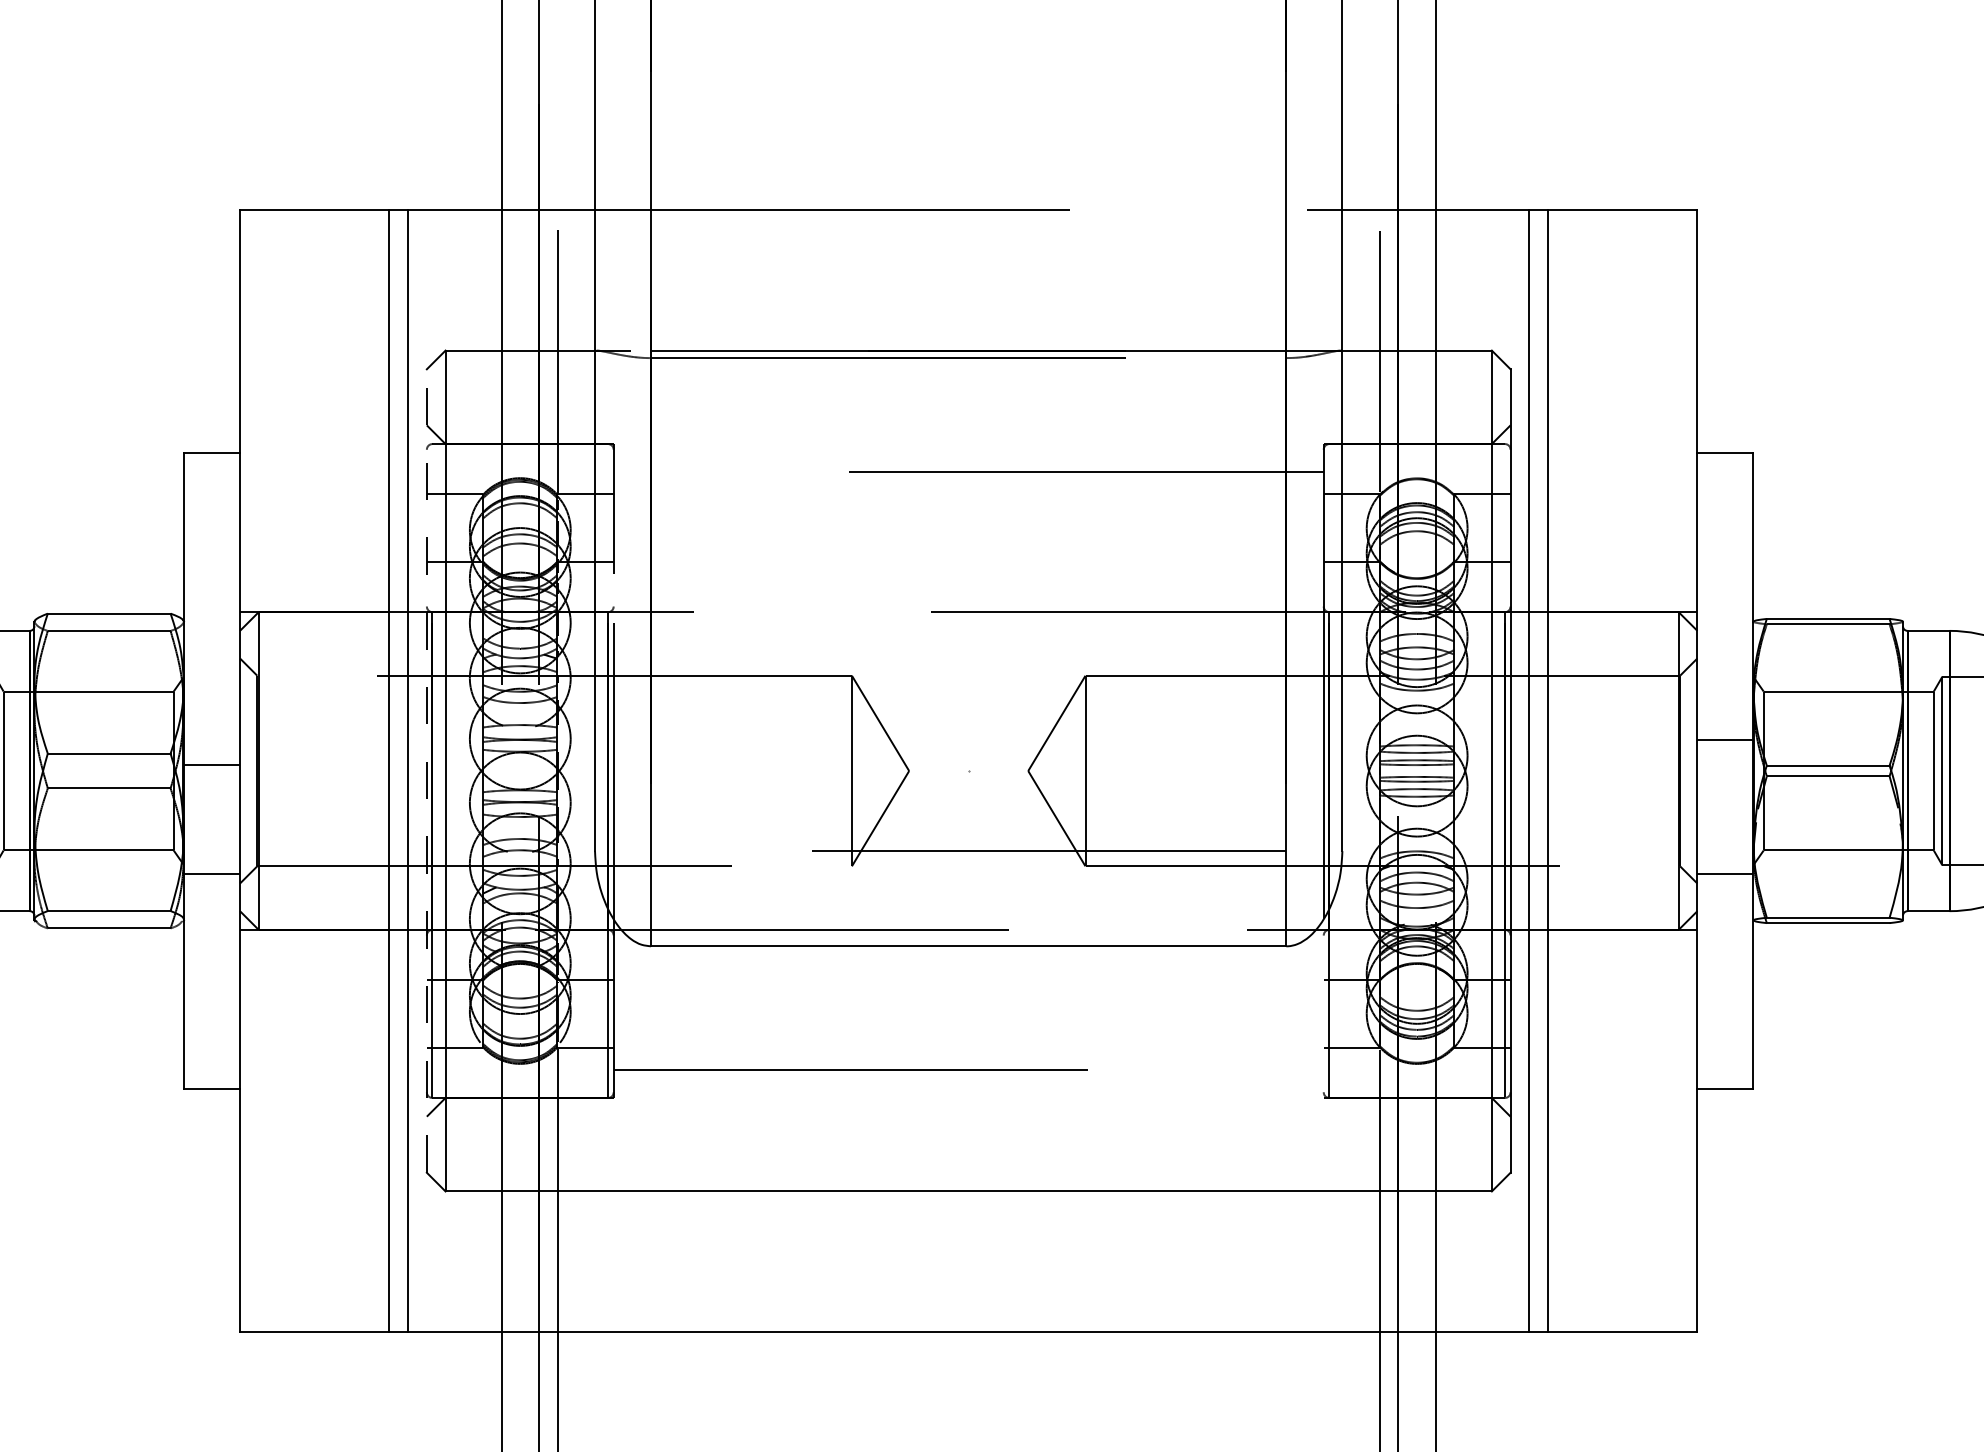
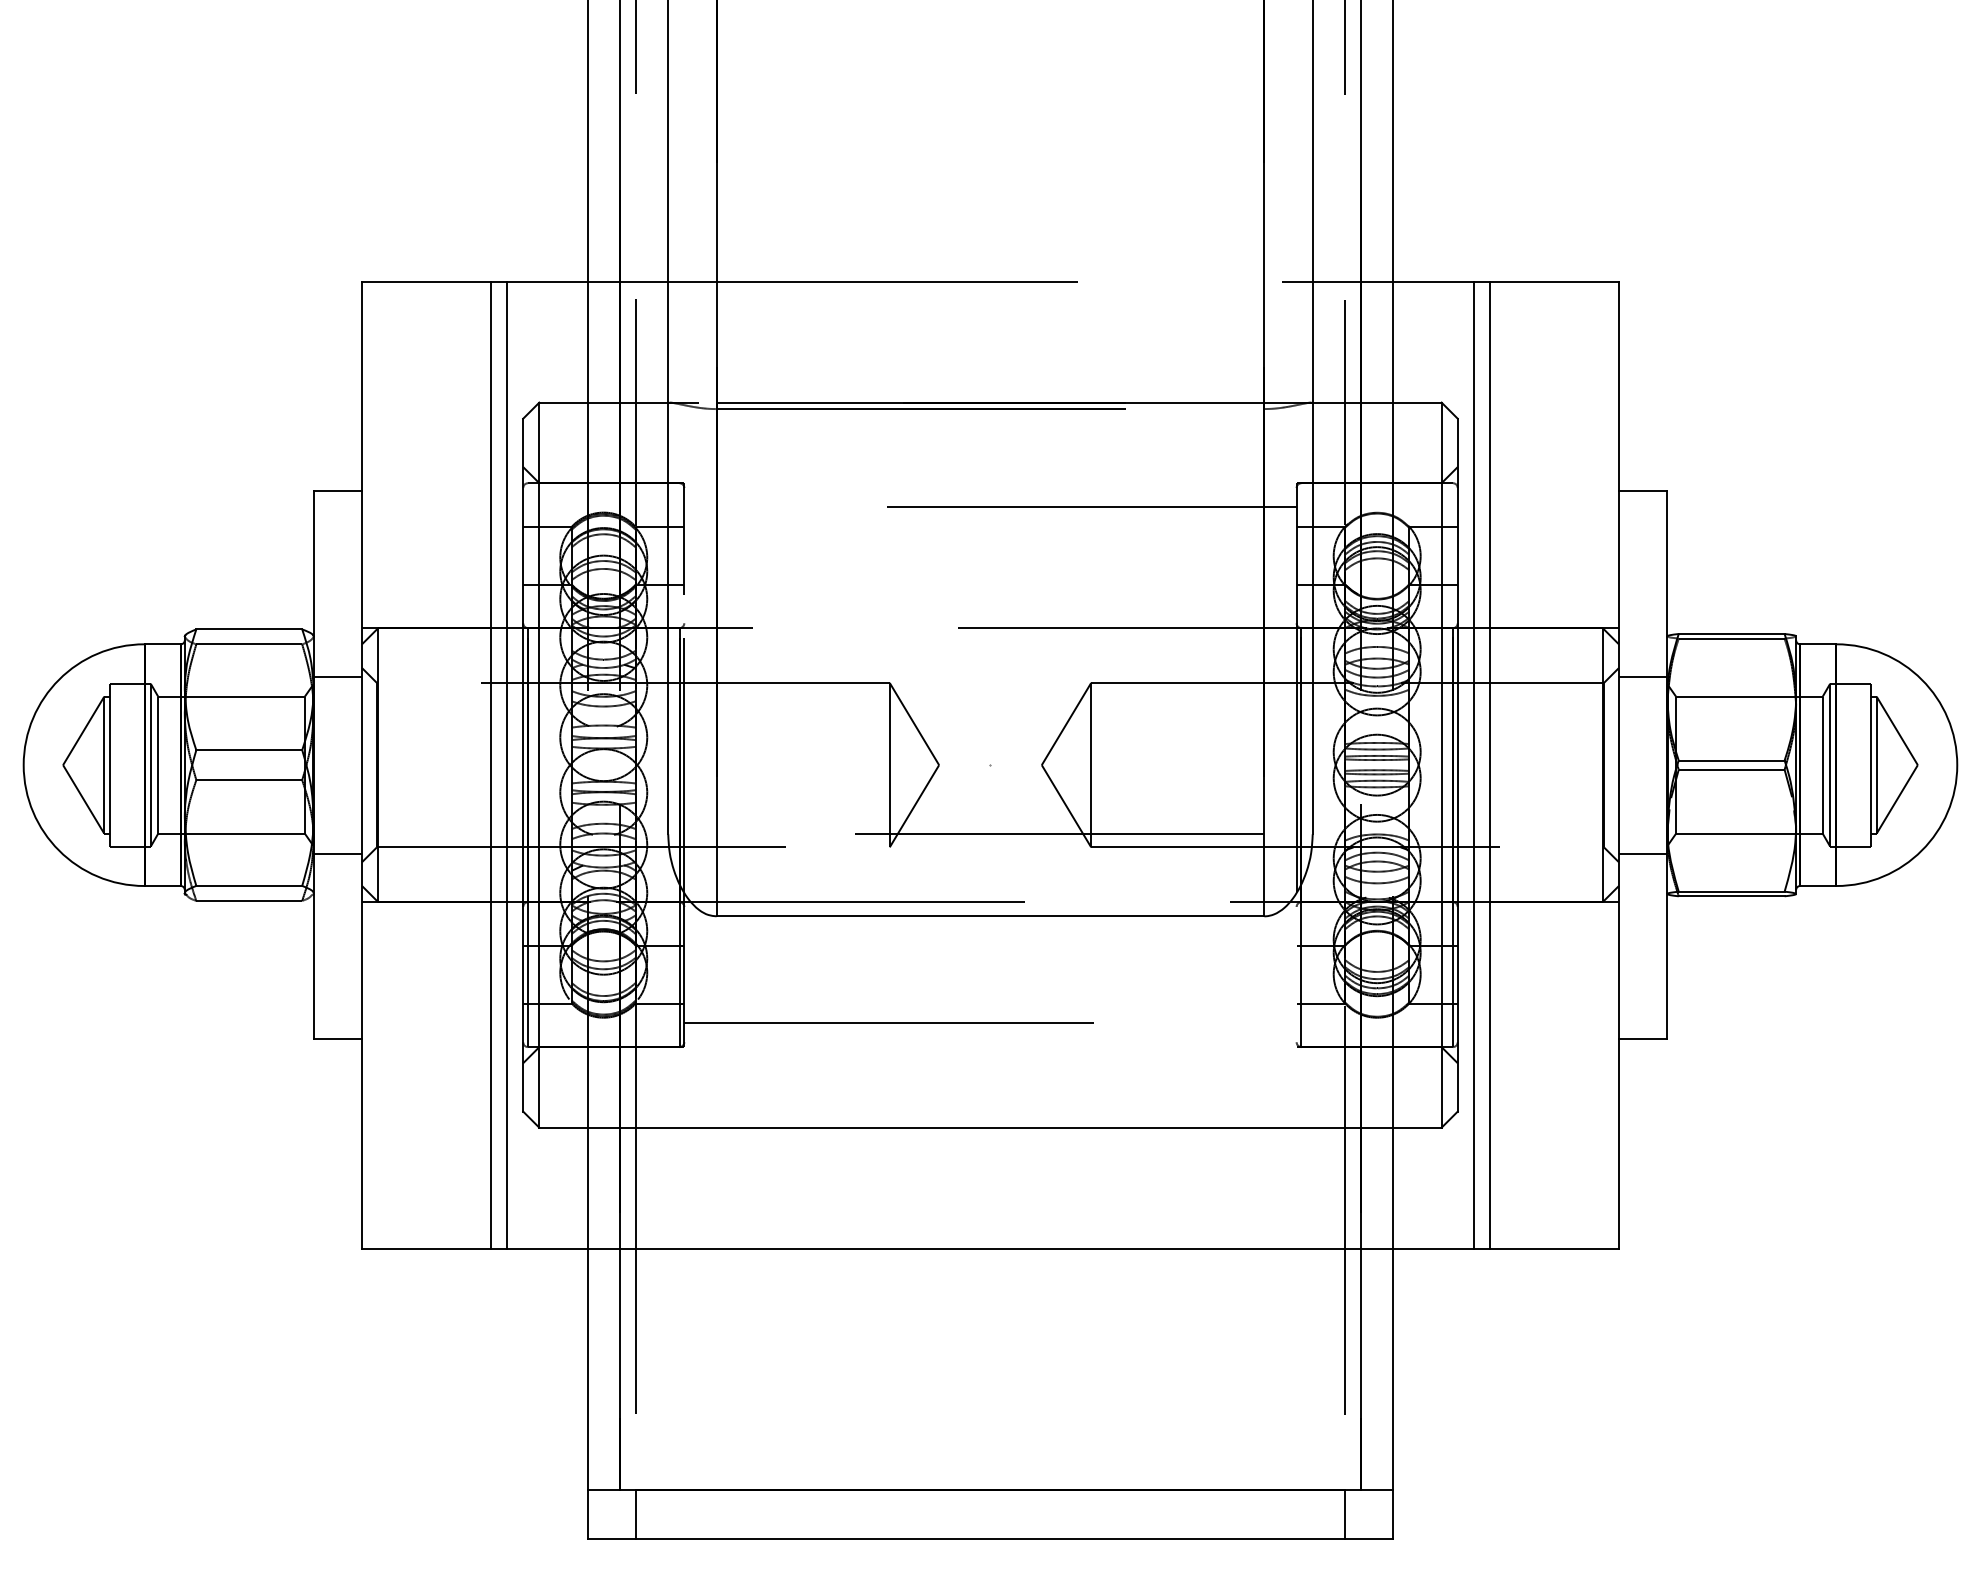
line: (1724, 740) -> (1642, 676), moved
line: (211, 764) -> (337, 676), moved
line: (427, 770) -> (523, 764), dashed -> solid

